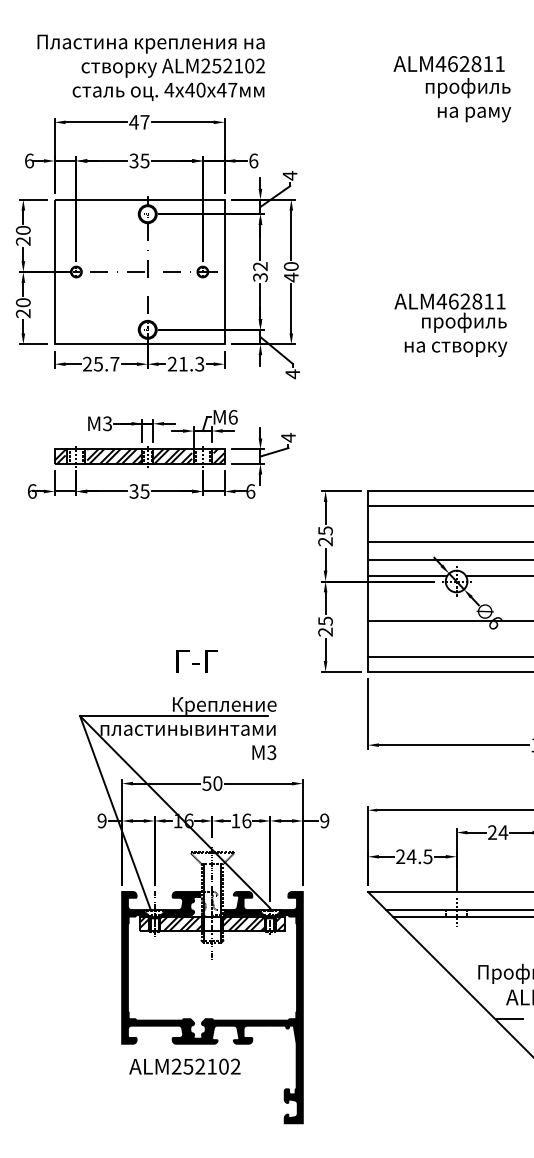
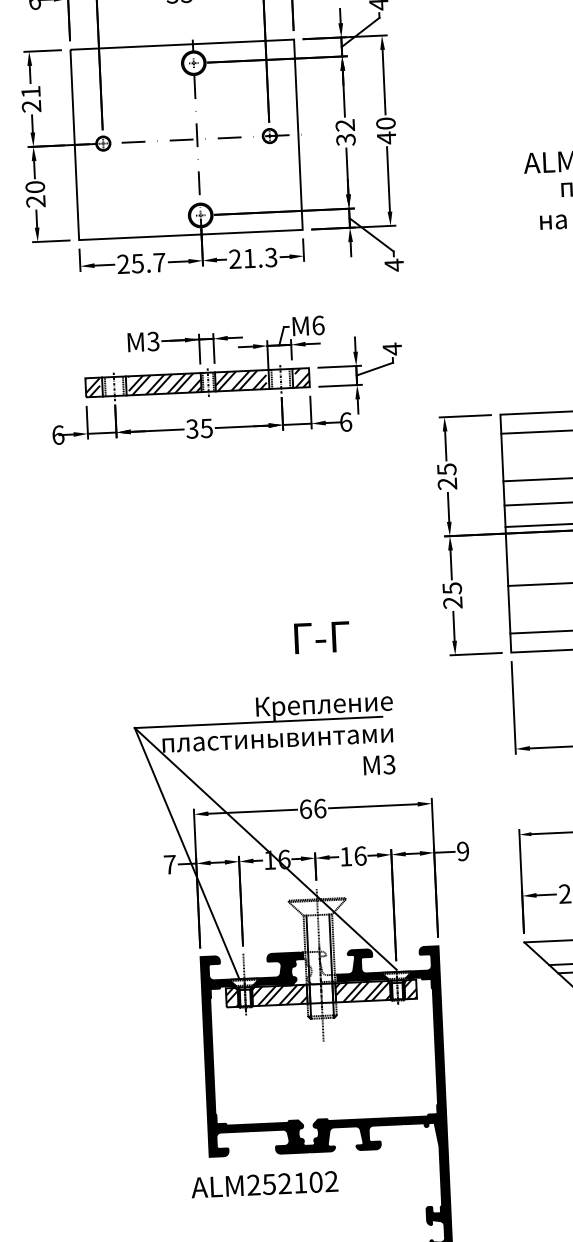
text: (22, 230) -> (29, 92), 20 -> 21
text: (196, 661) -> (321, 638), moved
text: (212, 783) -> (313, 808), 50 -> 66
text: (101, 820) -> (169, 864), 9 -> 7
text: (184, 1066) -> (264, 1184), moved

